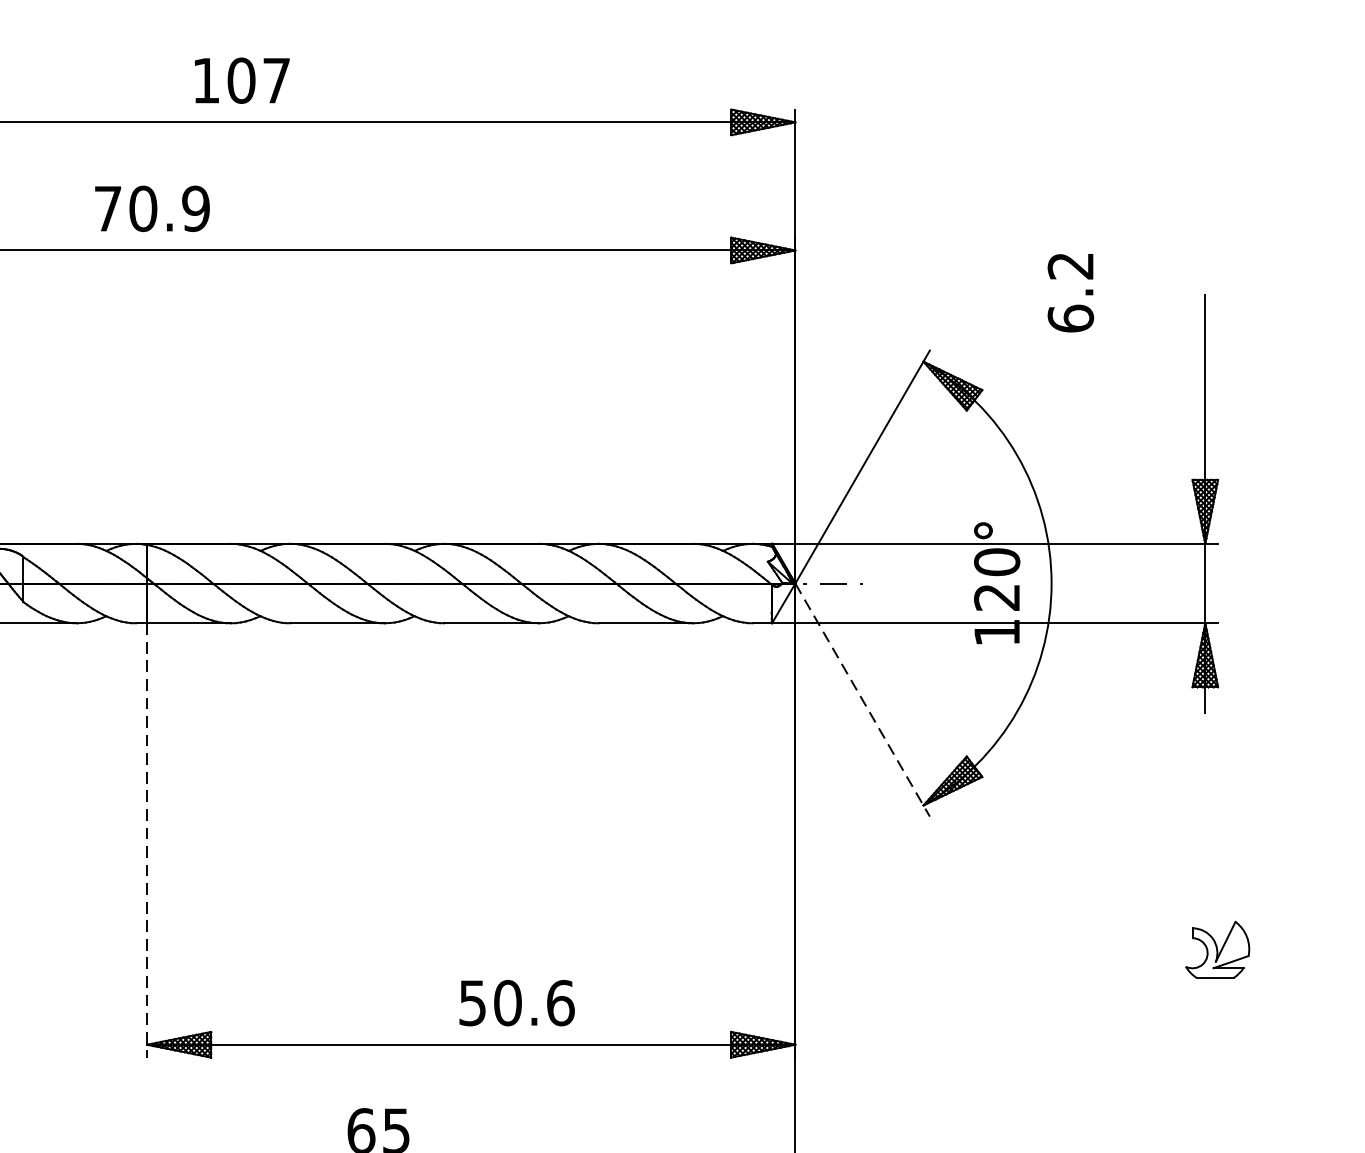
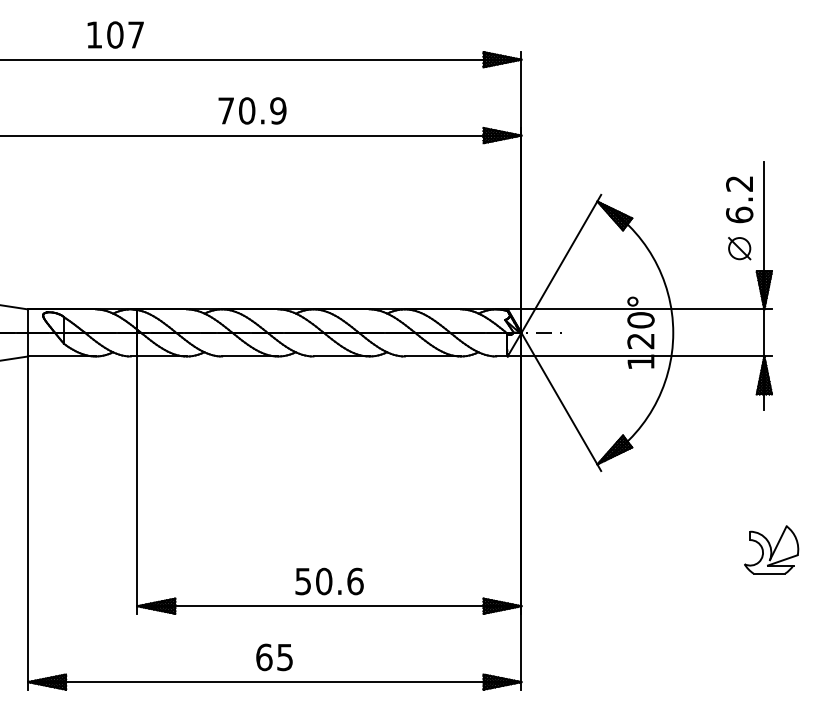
text: (241, 79) -> (115, 34), moved
text: (152, 208) -> (252, 110), moved
text: (1070, 292) -> (739, 199), moved
part: (1163, 441) -> (739, 248), added
line: (862, 699) -> (561, 401), dashed -> solid
line: (147, 841) -> (137, 485), dashed -> solid
part: (1217, 949) -> (771, 549), size x1.43
text: (516, 1003) -> (329, 581), moved

